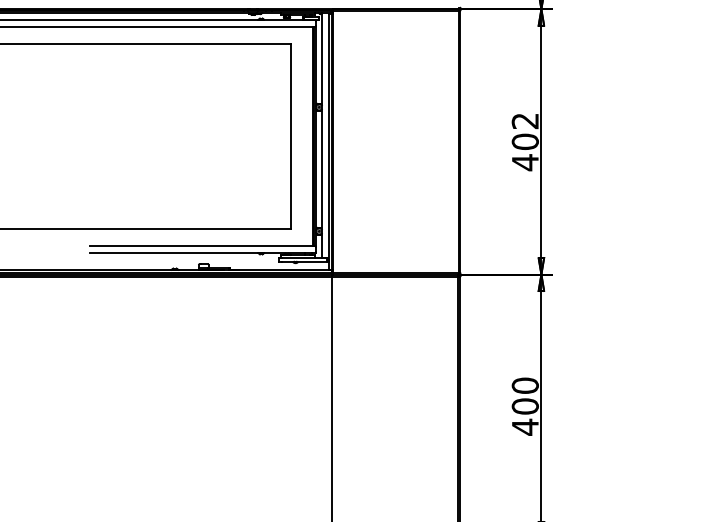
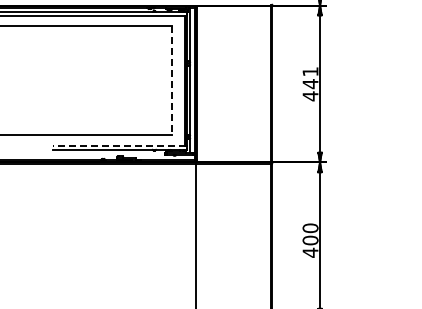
text: (525, 132) -> (310, 78), 402 -> 441
line: (290, 135) -> (171, 80), solid -> dashed
line: (202, 245) -> (119, 145), solid -> dashed

